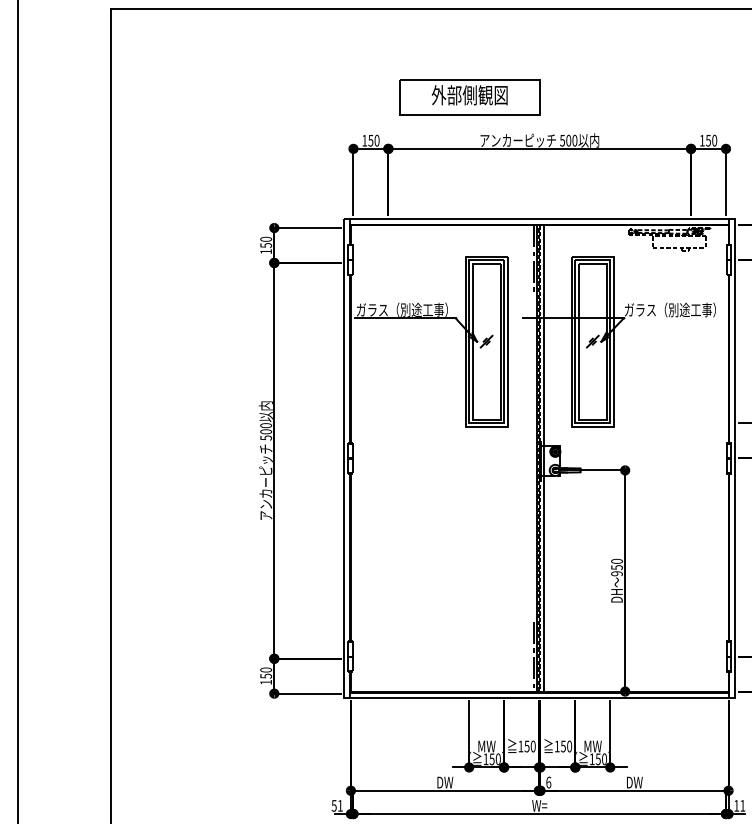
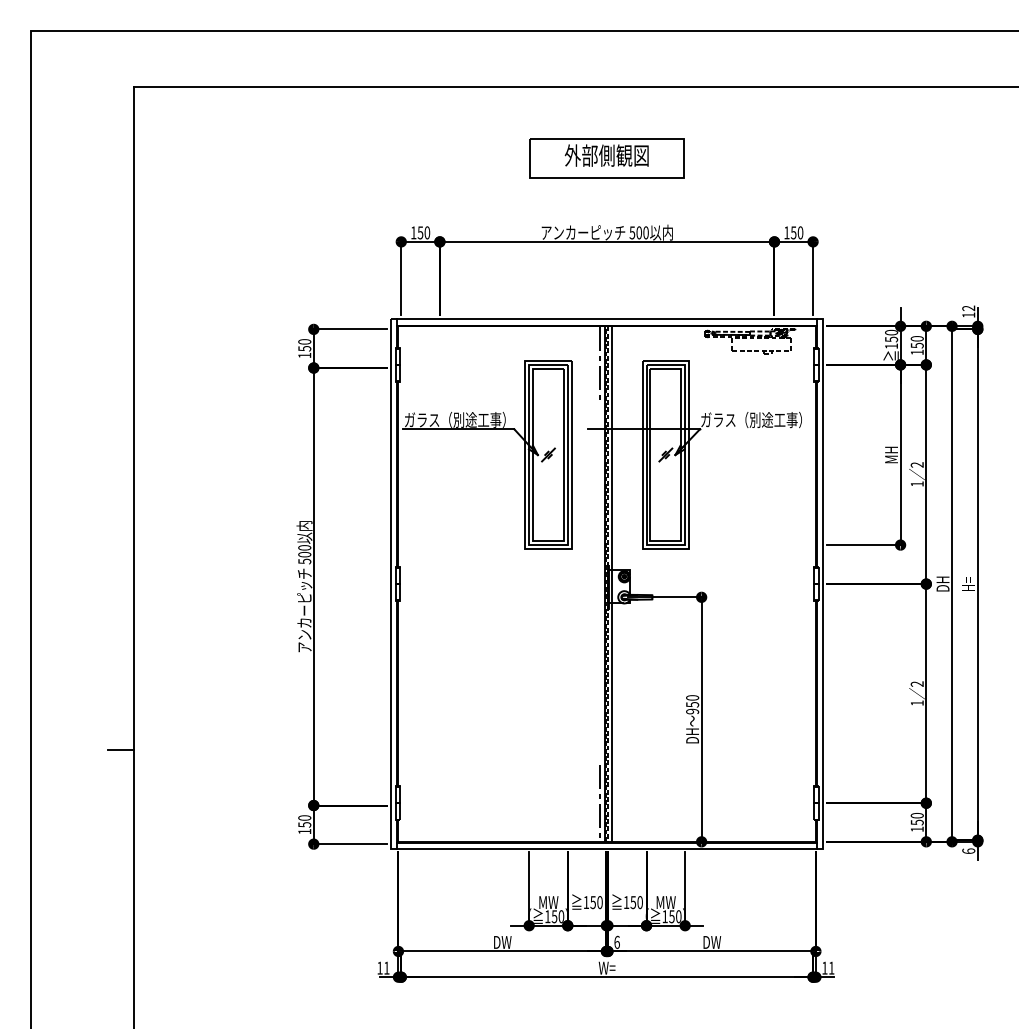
part: (469, 97) -> (606, 158), moved
line: (99, 608) -> (120, 750), added
text: (333, 805) -> (379, 967), 51 -> 11

